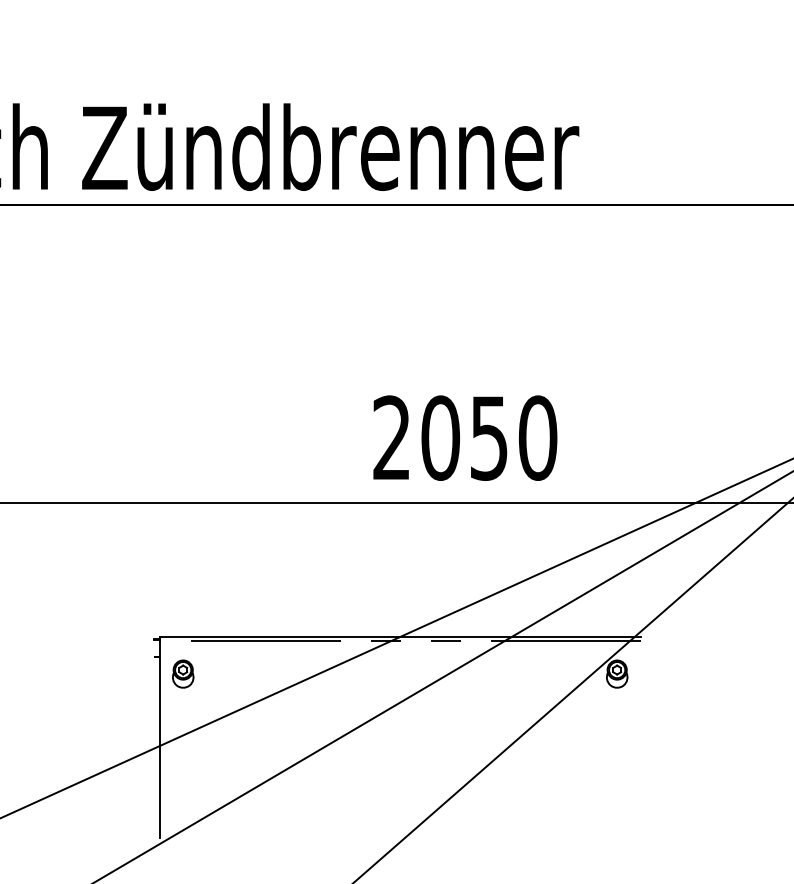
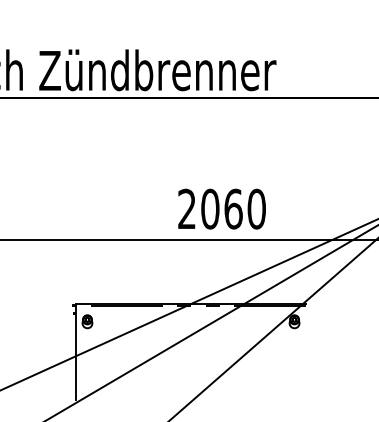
text: (489, 436) -> (233, 208), 2050 -> 2060

